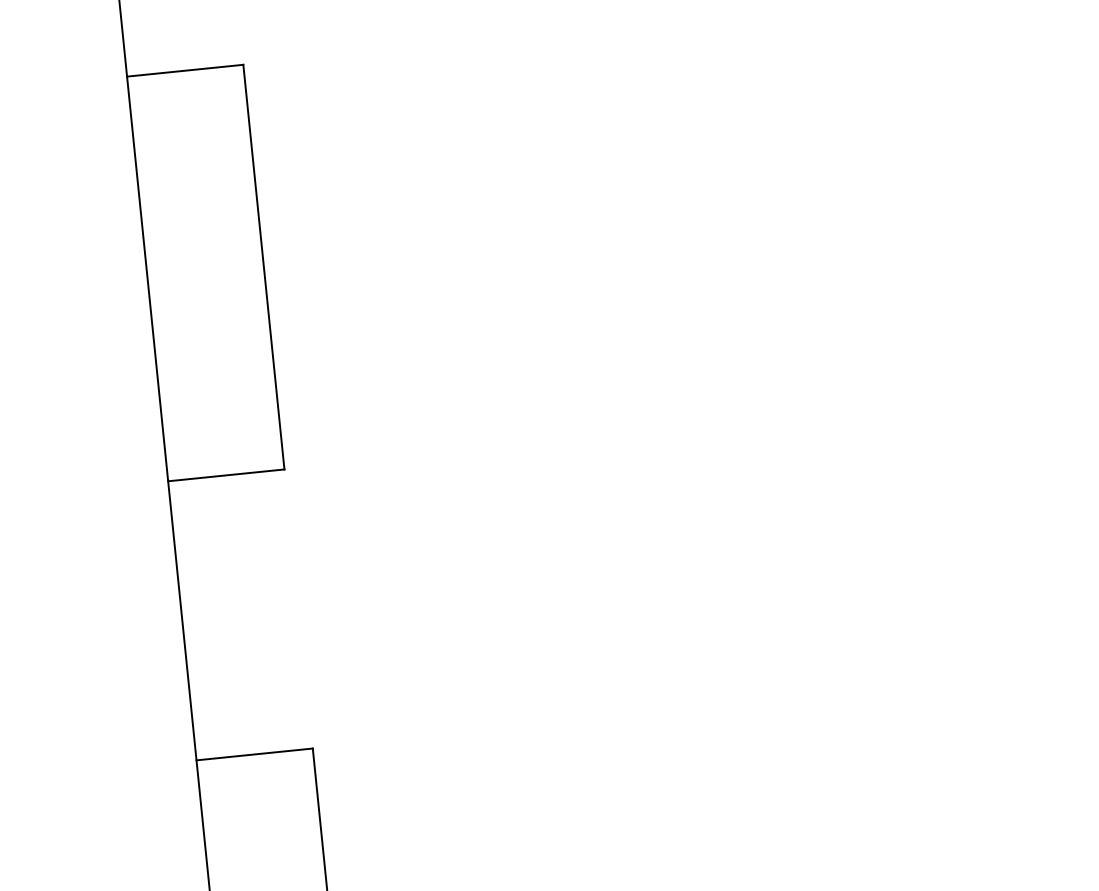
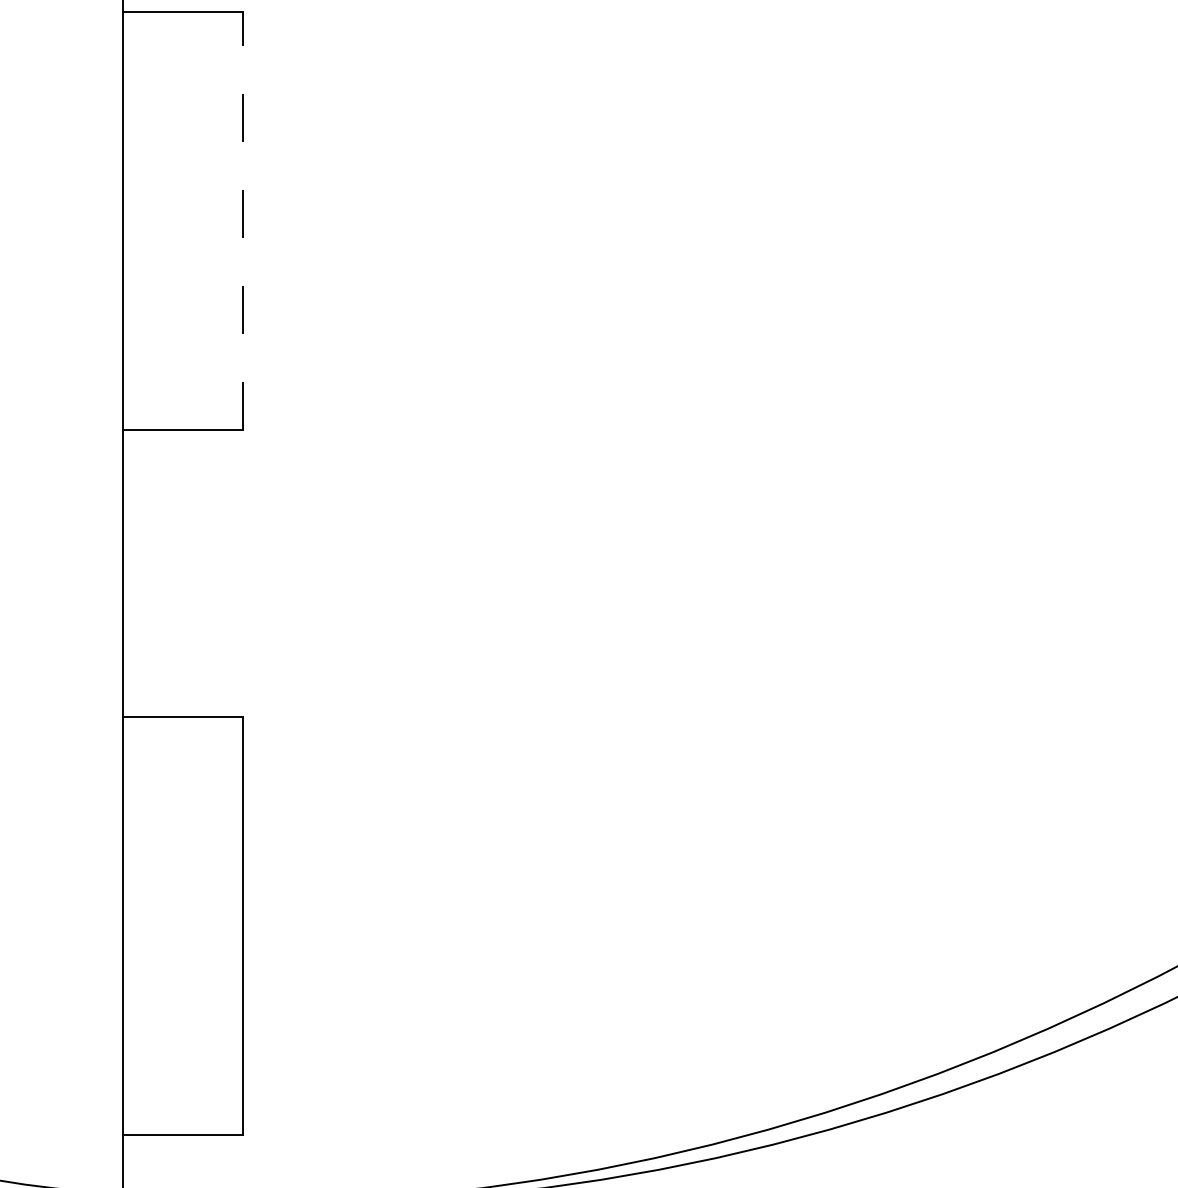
line: (263, 266) -> (243, 220), solid -> dashed

